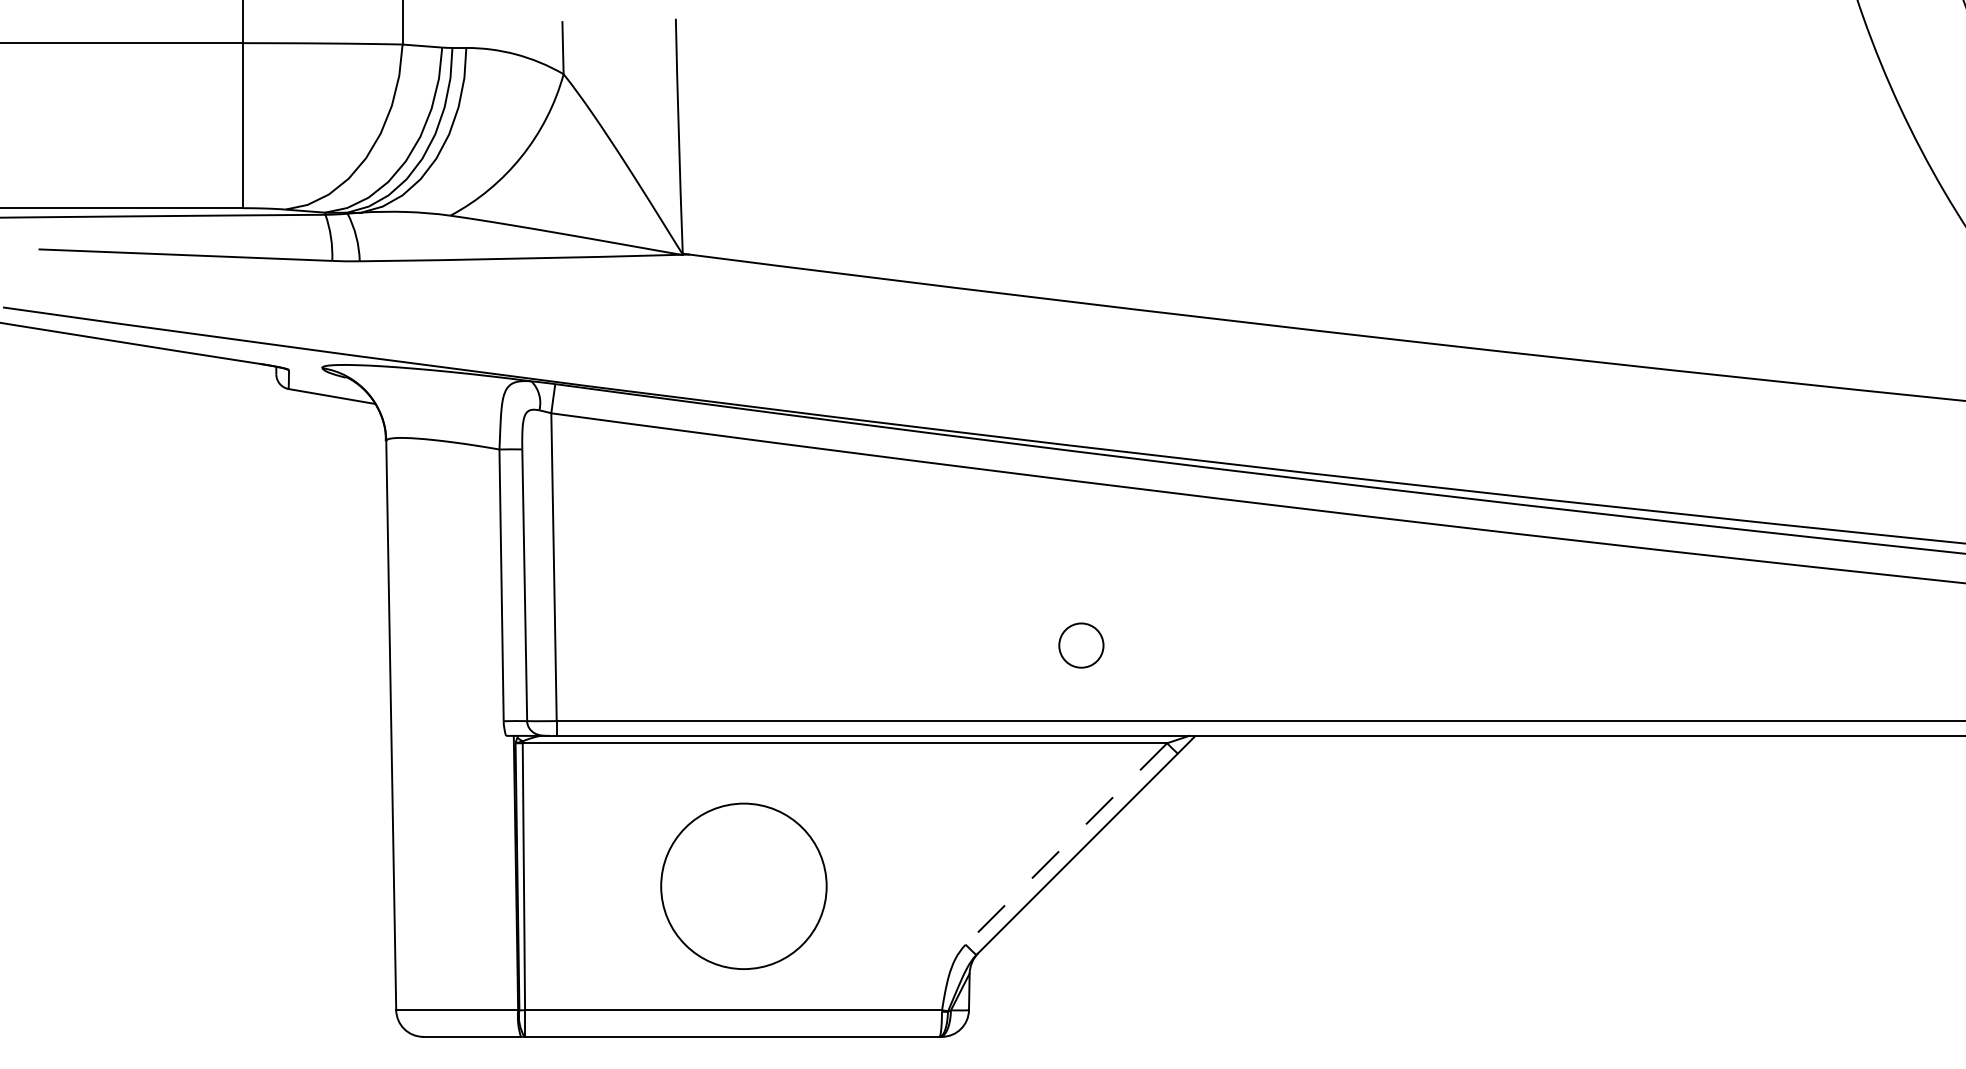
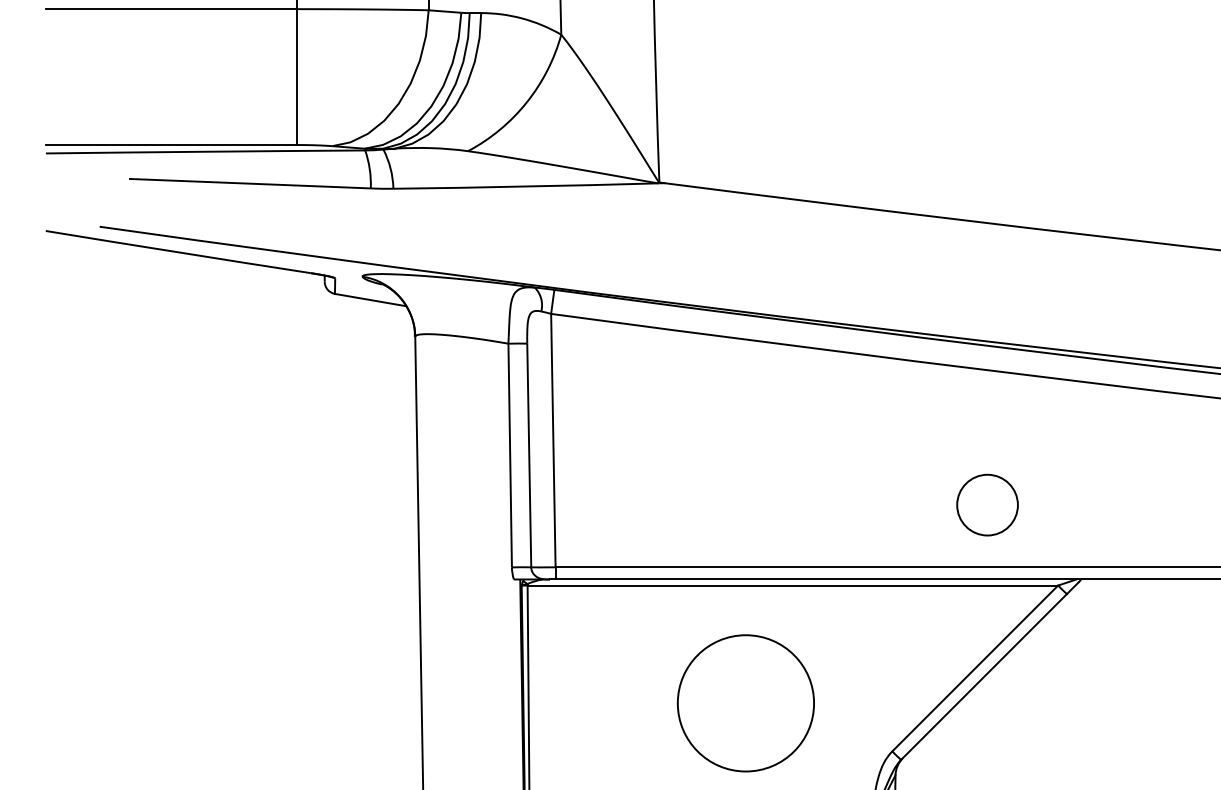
circle: (1081, 645) -> (987, 505), size x1.67
line: (1066, 844) -> (975, 668), dashed -> solid
circle: (743, 885) -> (745, 702), moved

